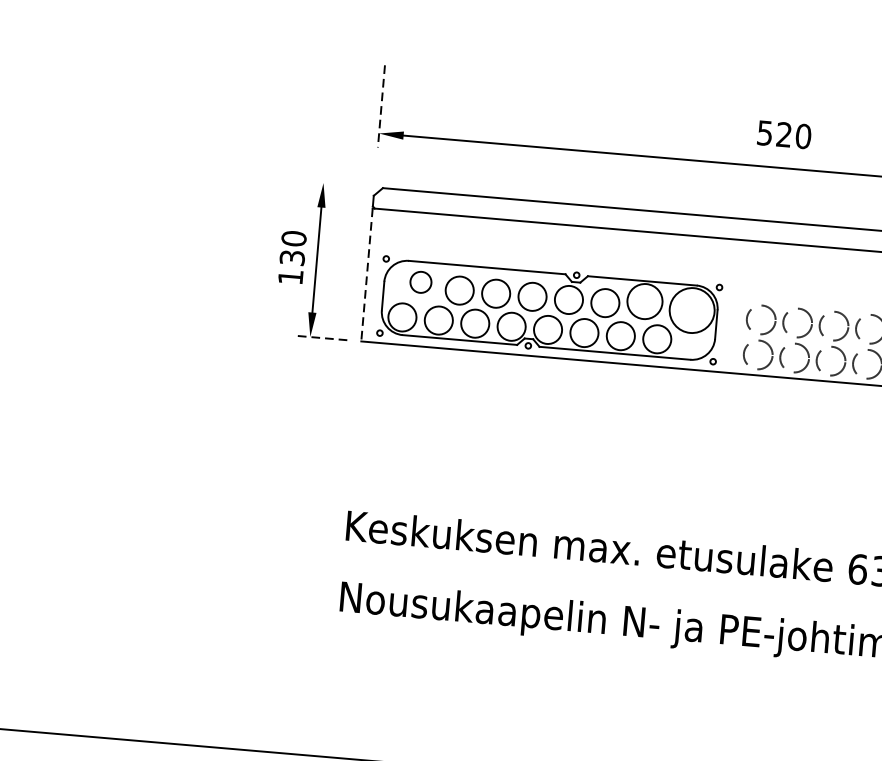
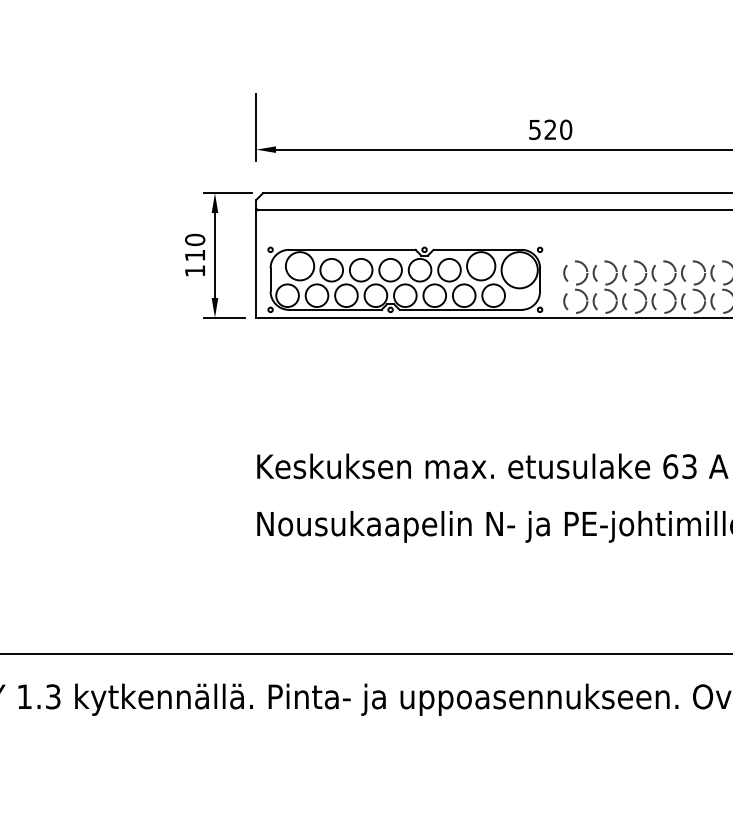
line: (381, 107) -> (256, 128), dashed -> solid
text: (784, 134) -> (550, 129), moved
line: (338, 184) -> (227, 193), added
text: (292, 257) -> (195, 255), 130 -> 110
line: (367, 275) -> (256, 264), dashed -> solid
circle: (420, 282) -> (299, 266), size x1.67
line: (322, 337) -> (224, 317), dashed -> solid

